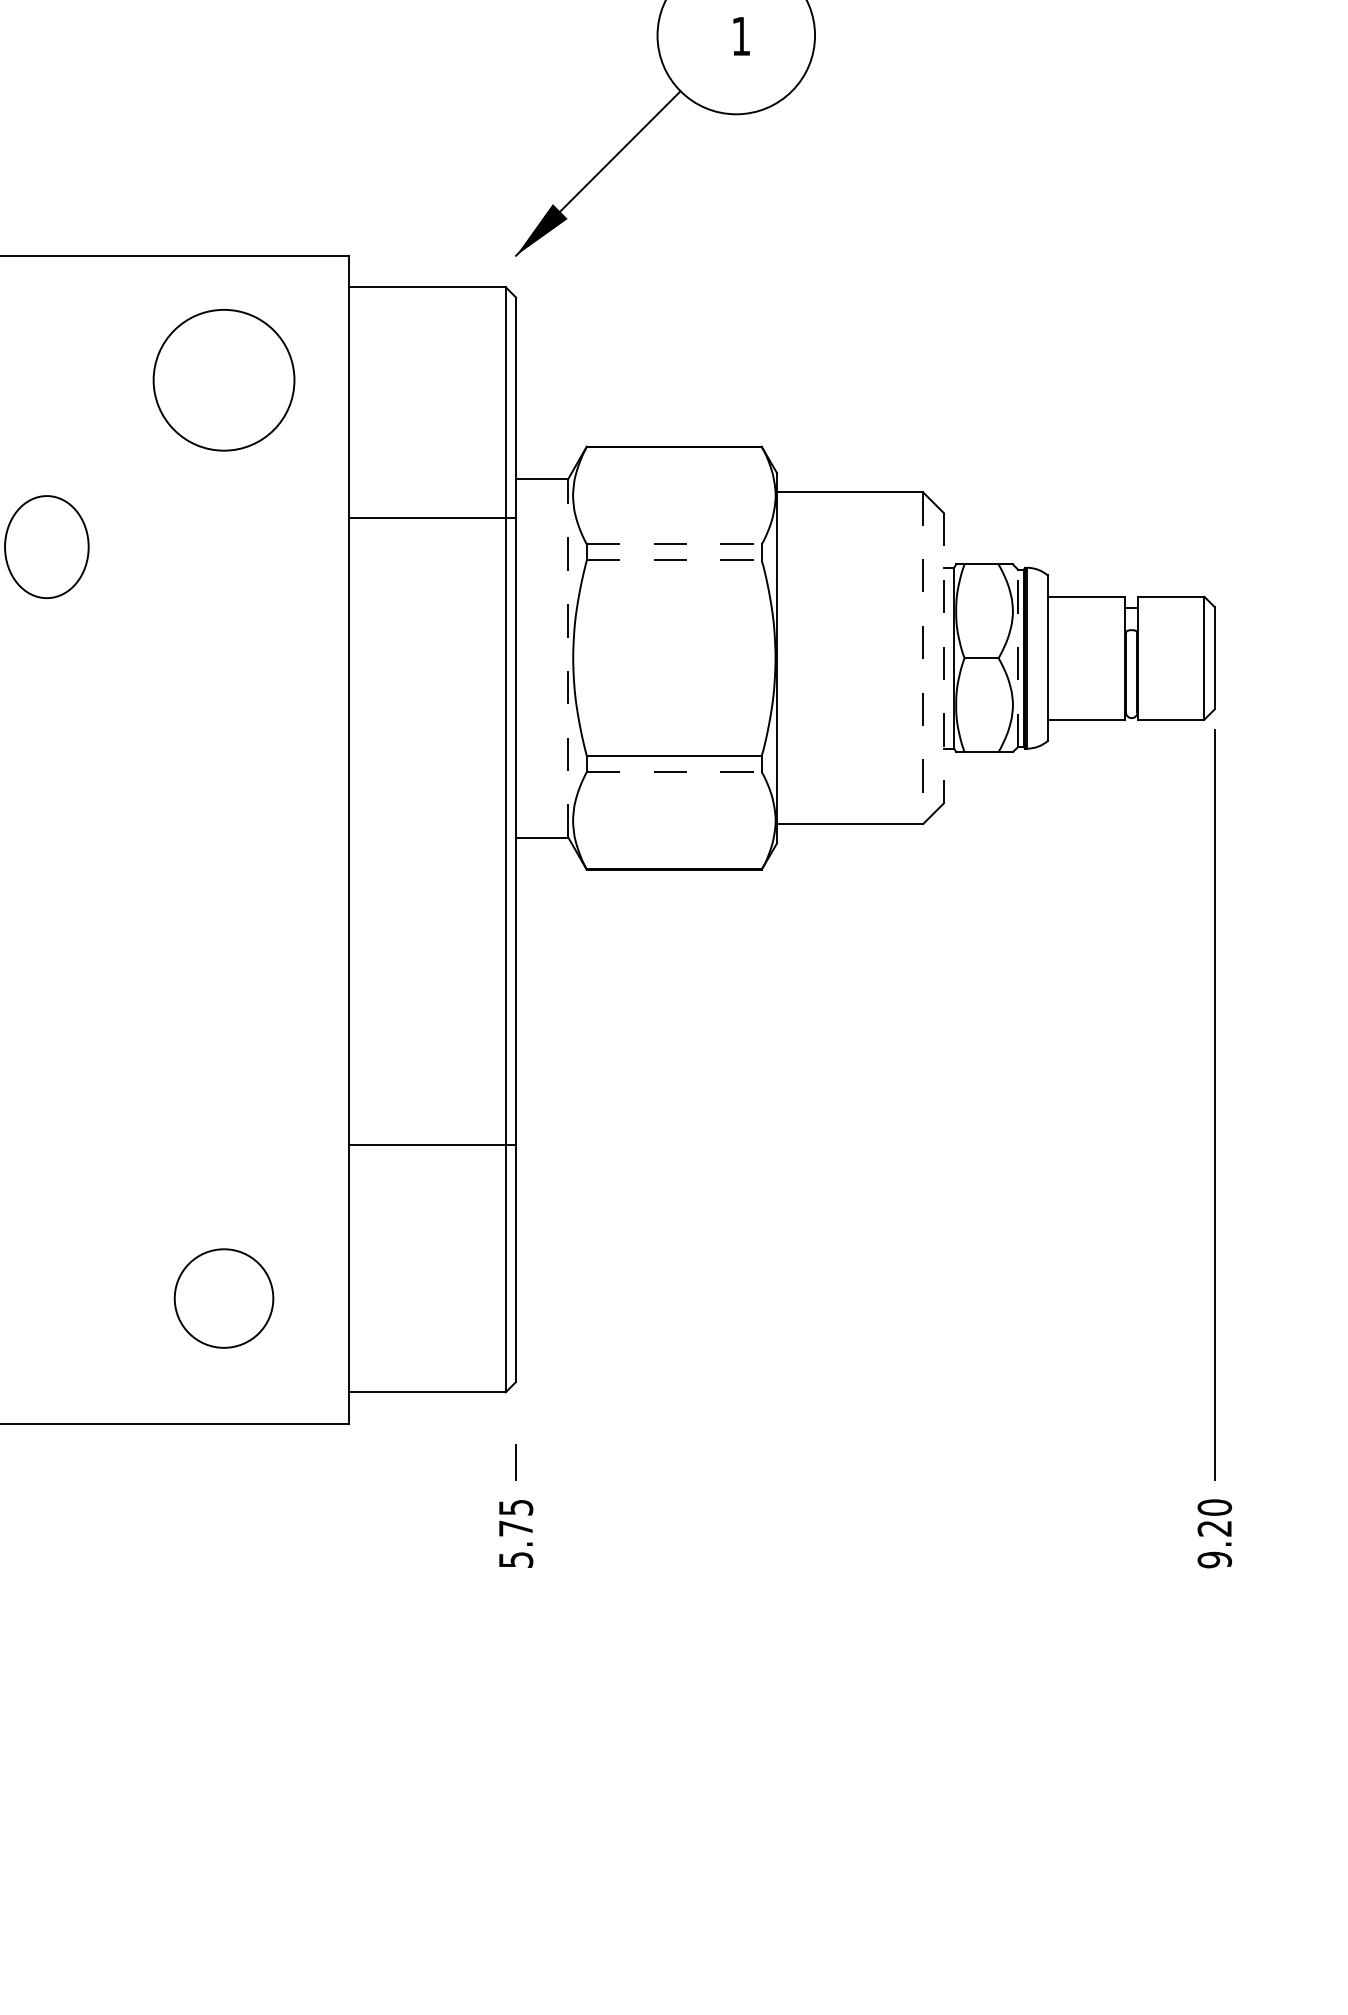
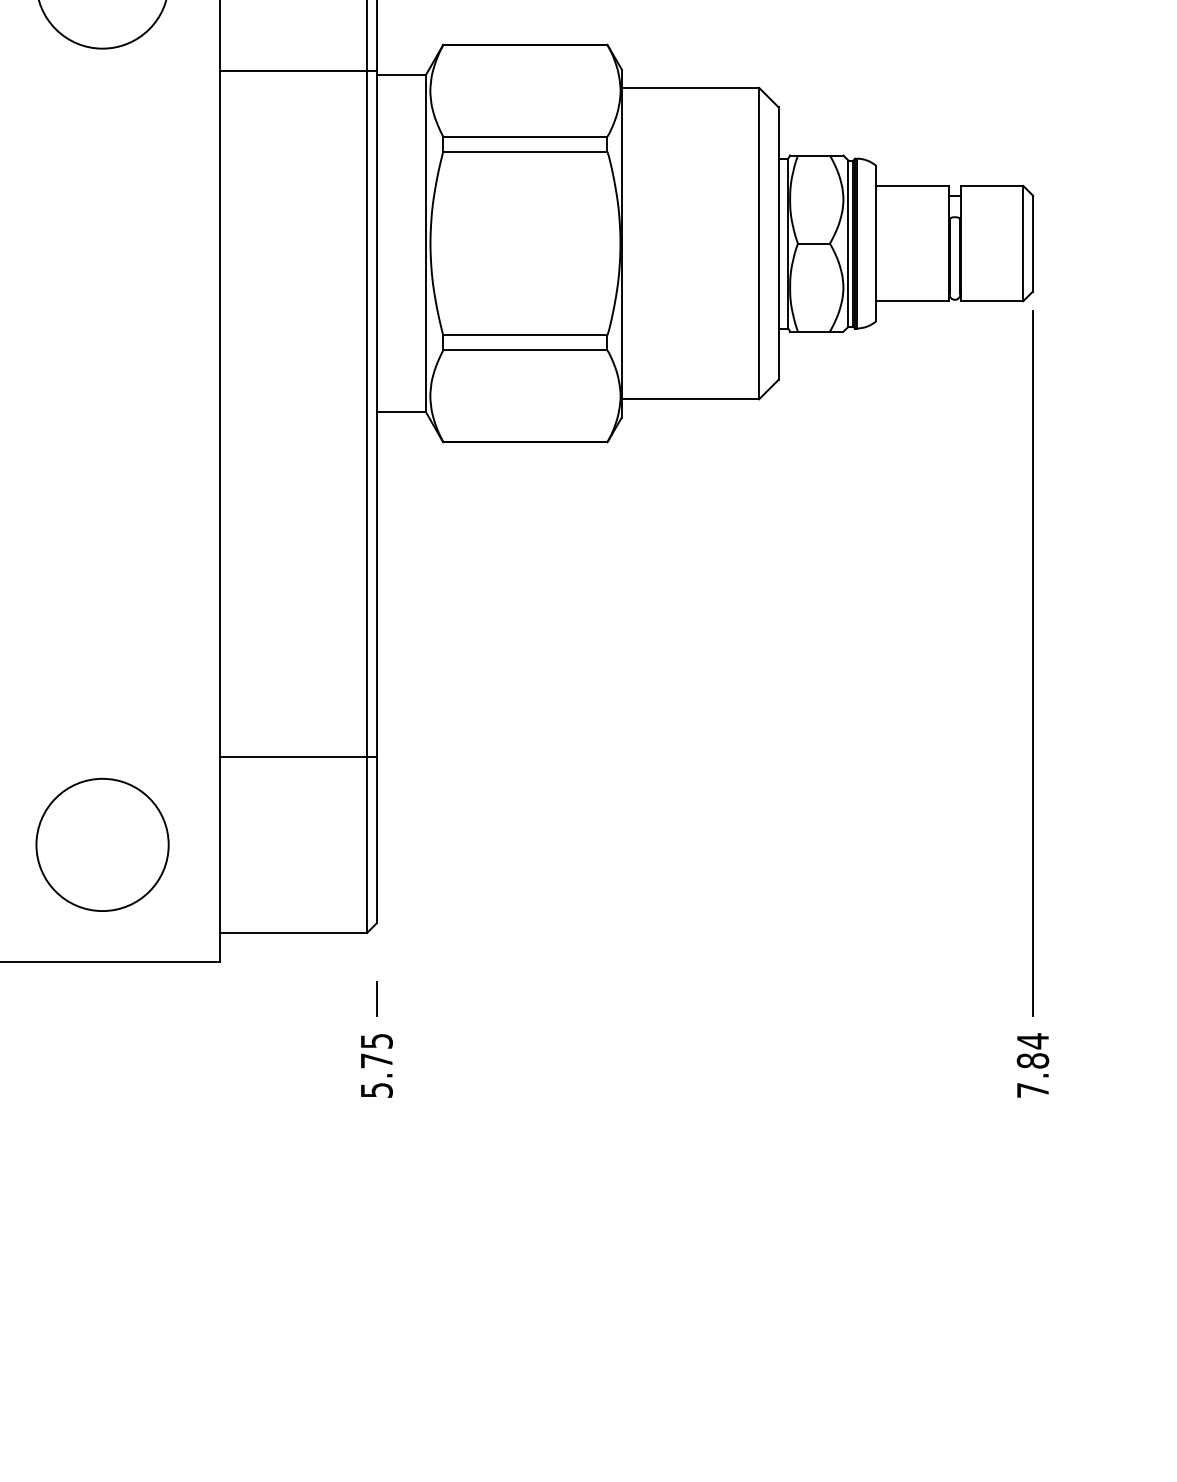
line: (432, 517) -> (298, 71), moved
line: (674, 544) -> (525, 136), dashed -> solid
line: (674, 560) -> (525, 151), dashed -> solid
line: (568, 658) -> (426, 243), dashed -> solid
line: (923, 658) -> (759, 243), dashed -> solid
line: (943, 658) -> (778, 243), dashed -> solid
line: (1018, 658) -> (848, 243), dashed -> solid
line: (674, 772) -> (525, 350), dashed -> solid
line: (432, 1144) -> (298, 756), moved
circle: (223, 1298) -> (102, 844), size x1.43
text: (1214, 1533) -> (1032, 1065), 9.20 -> 7.84

